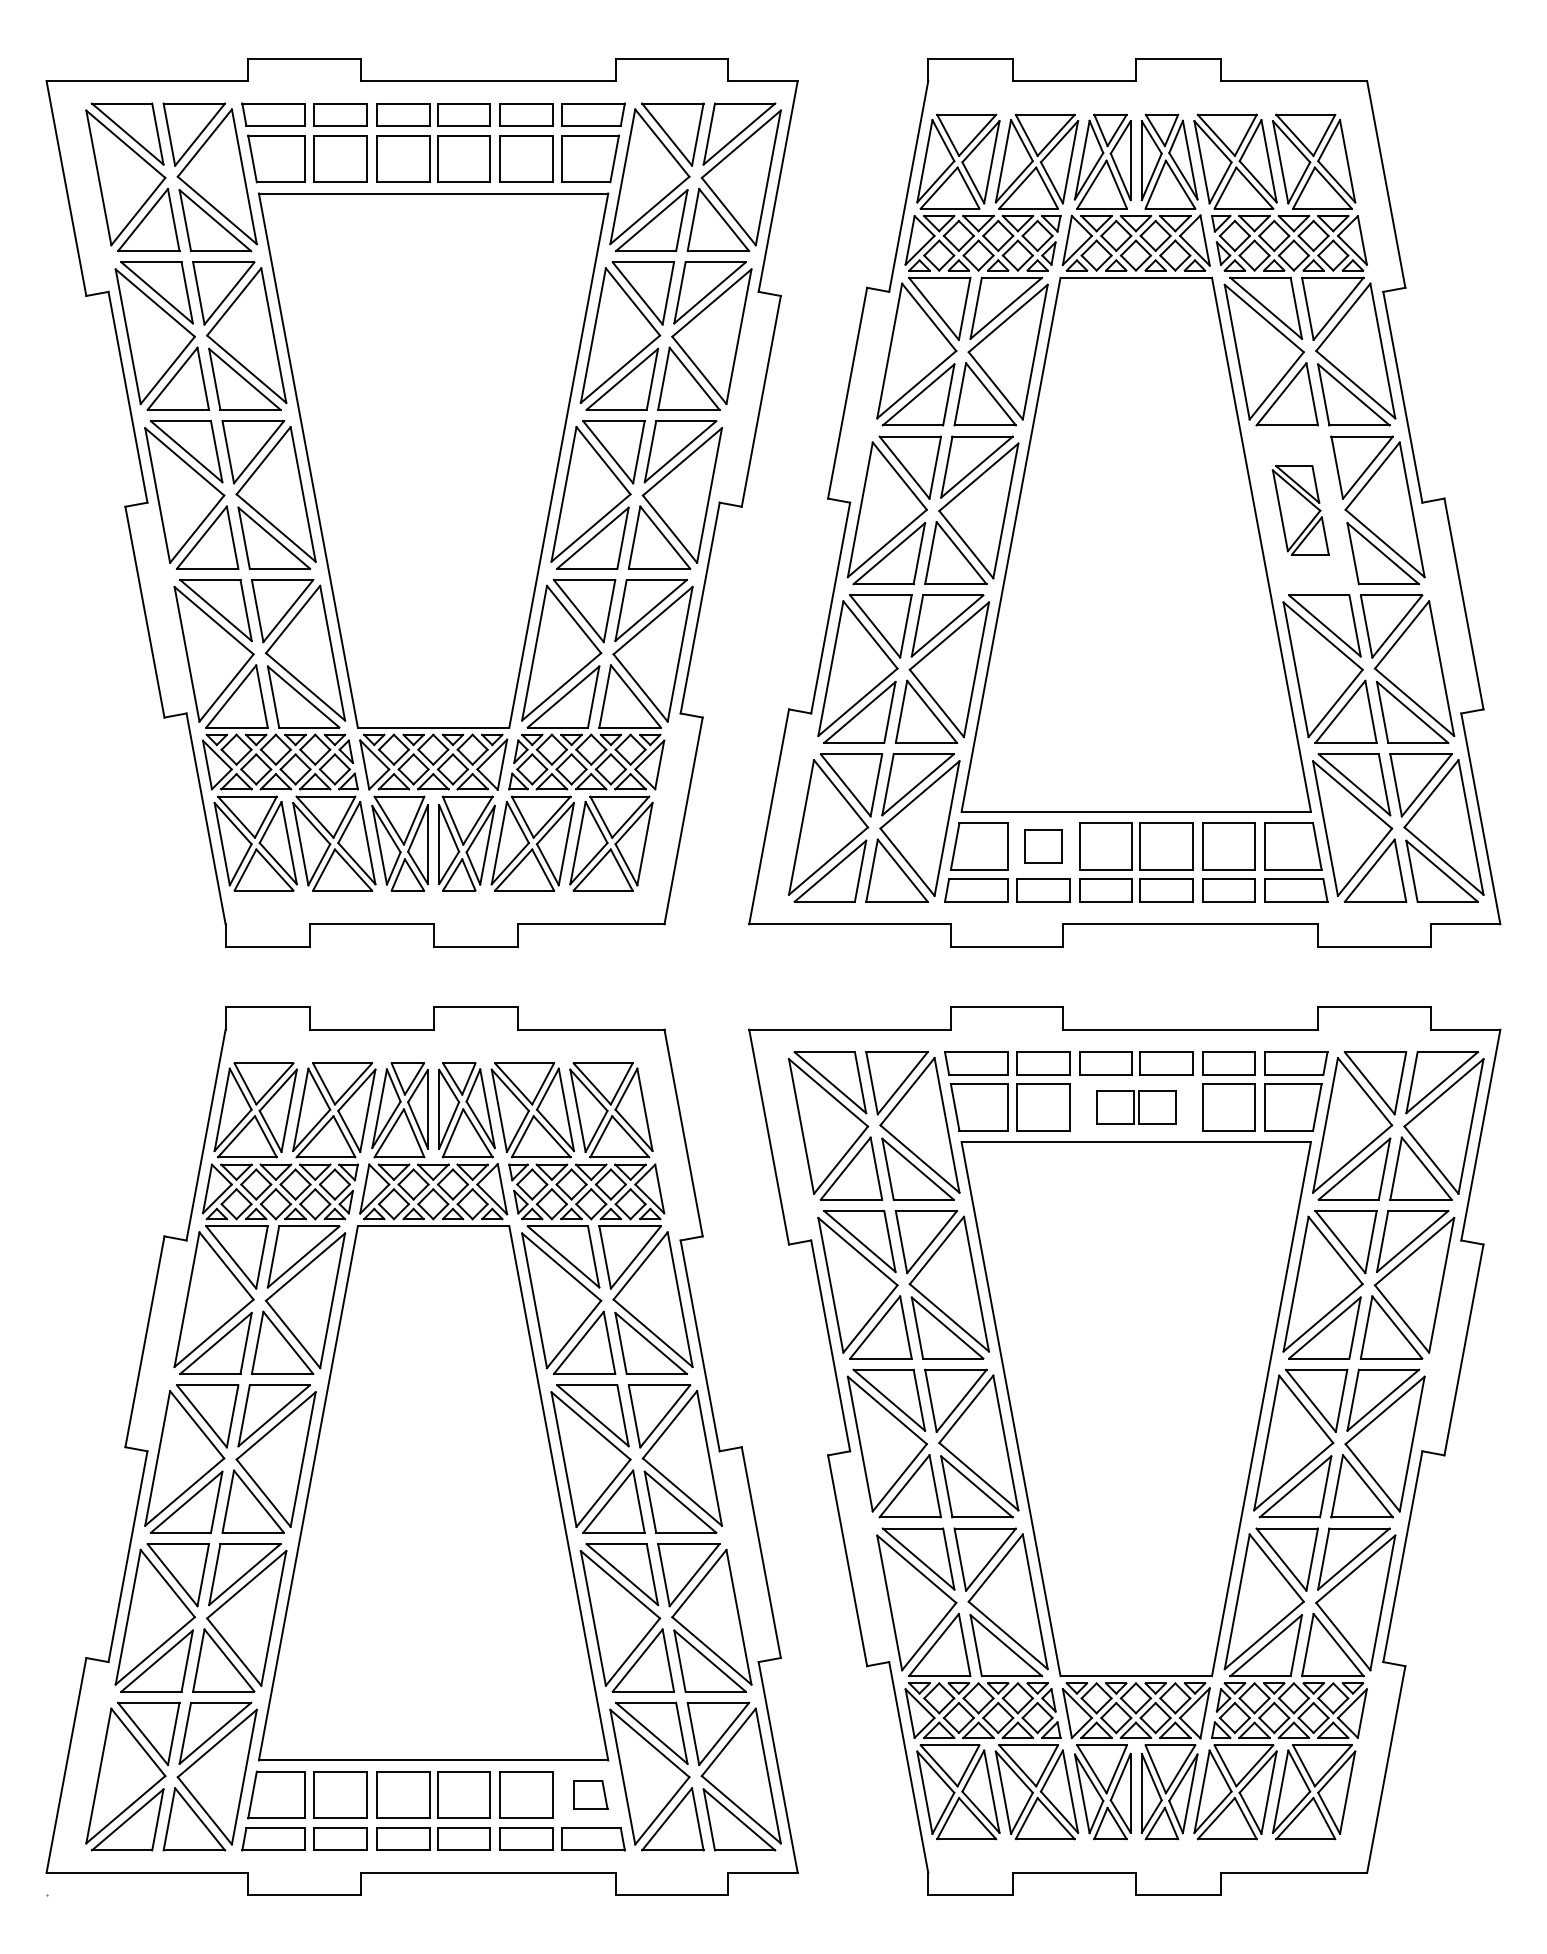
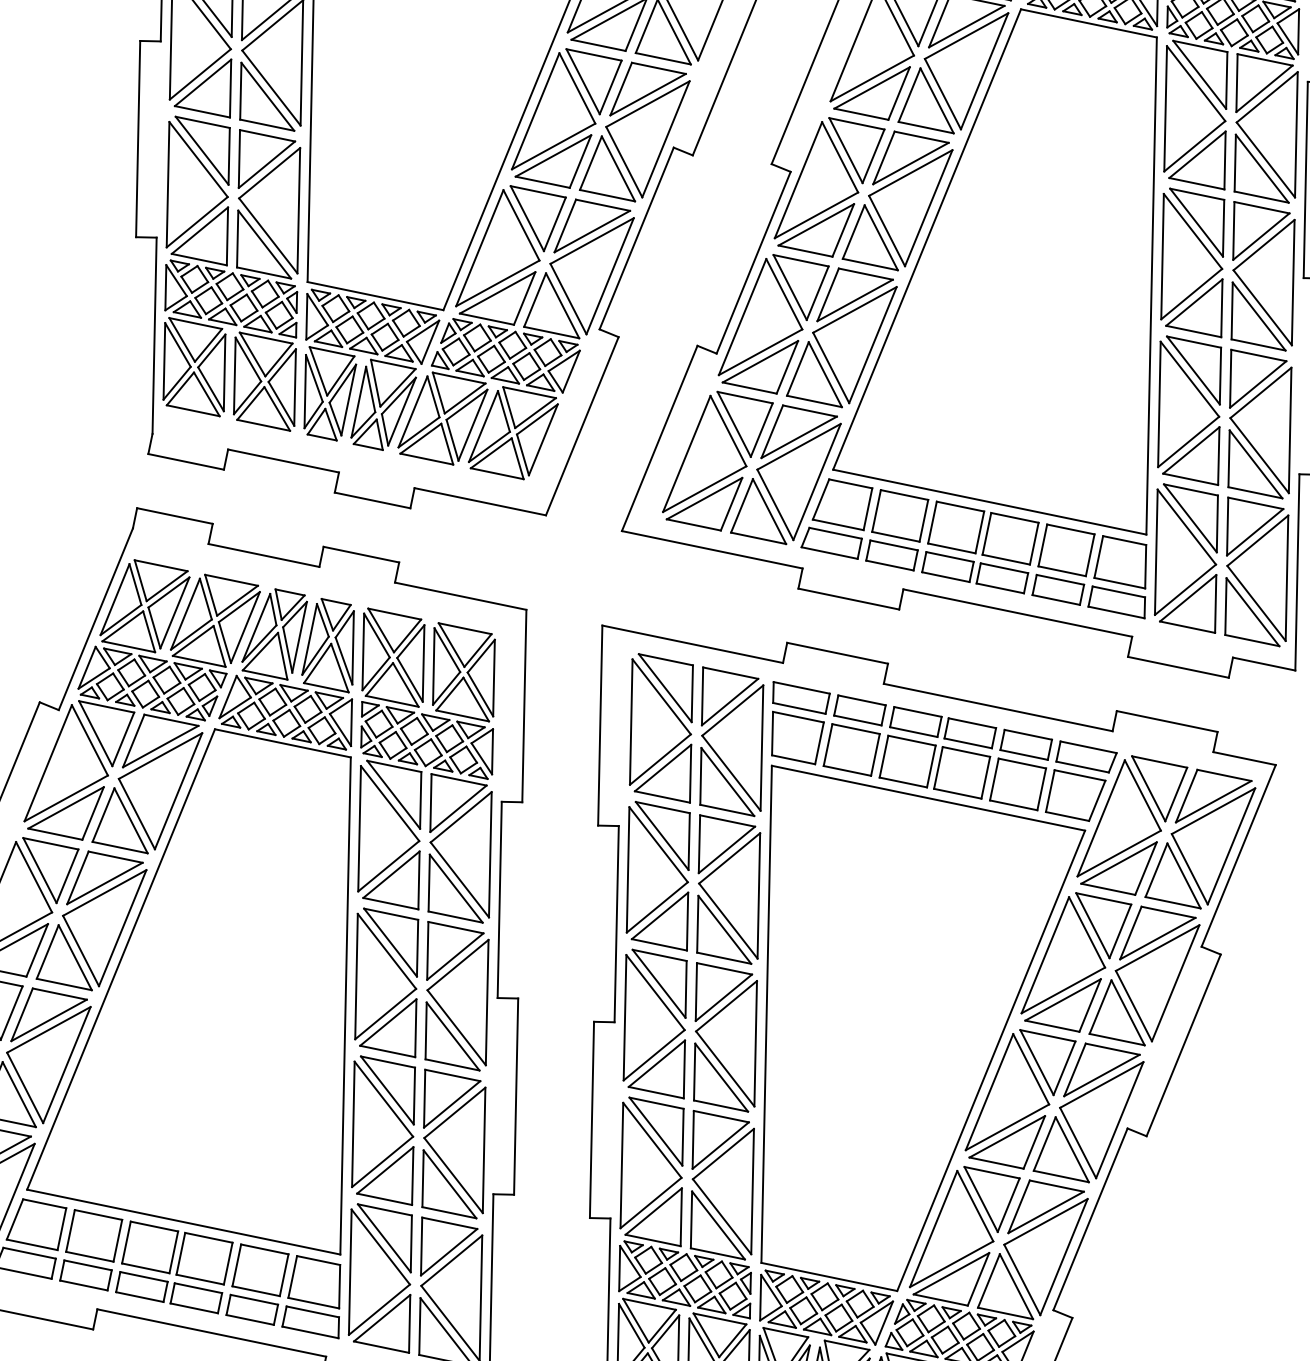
part: (1300, 510) -> (1192, 262), size x1.67
part: (1043, 846) -> (900, 515), size x1.43
part: (1136, 1107) -> (935, 767), size x1.43
part: (590, 1794) -> (318, 1281), size x1.67

